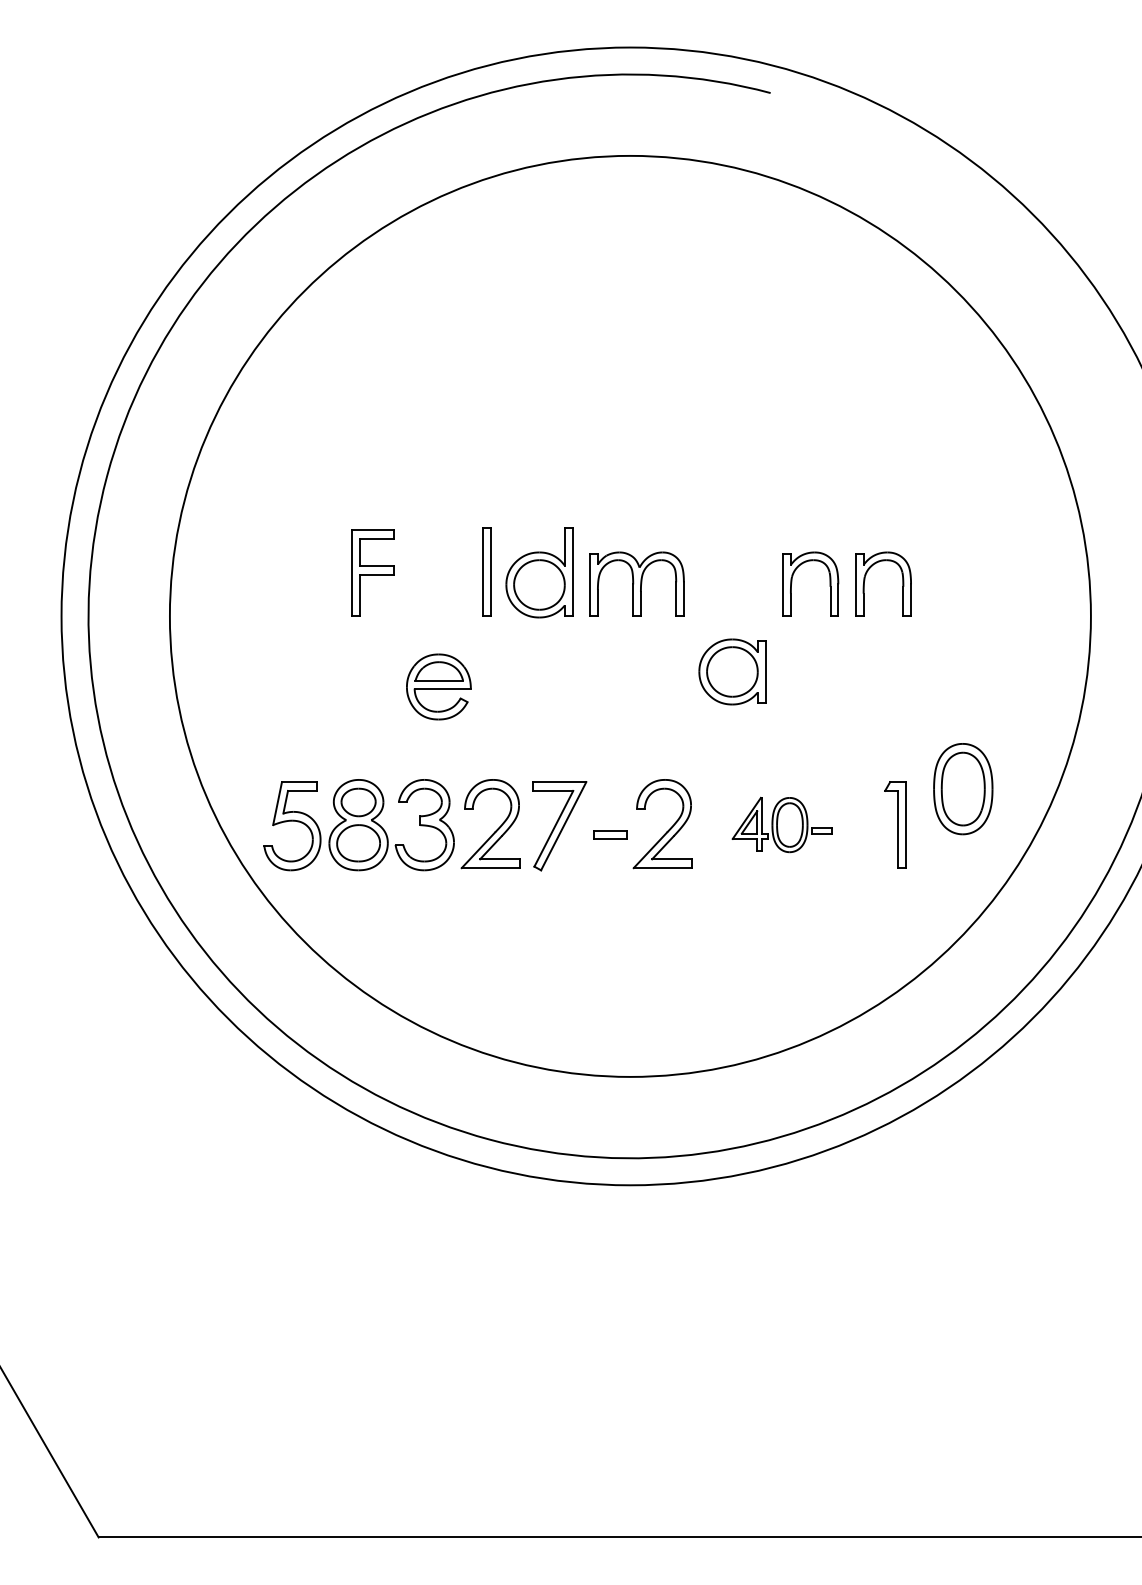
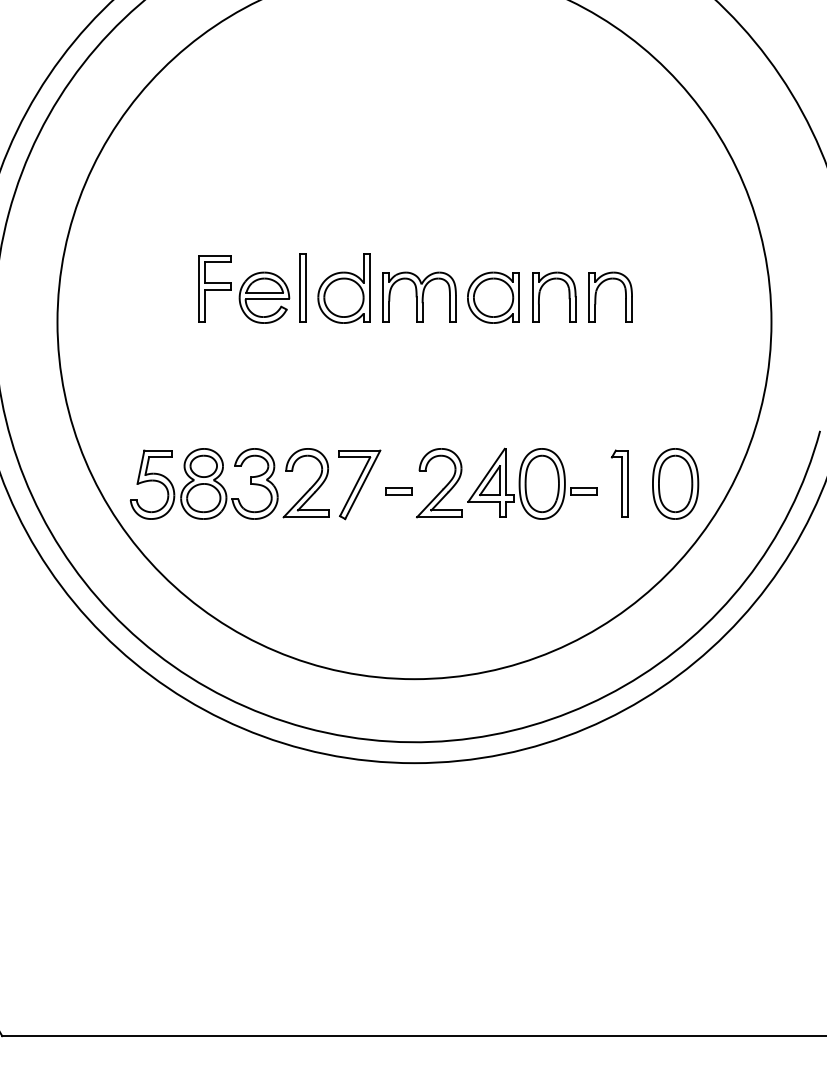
part: (732, 671) -> (493, 297), moved
part: (438, 686) -> (264, 297), moved
part: (963, 789) -> (675, 484), moved
part: (781, 824) -> (531, 483), size x1.67

